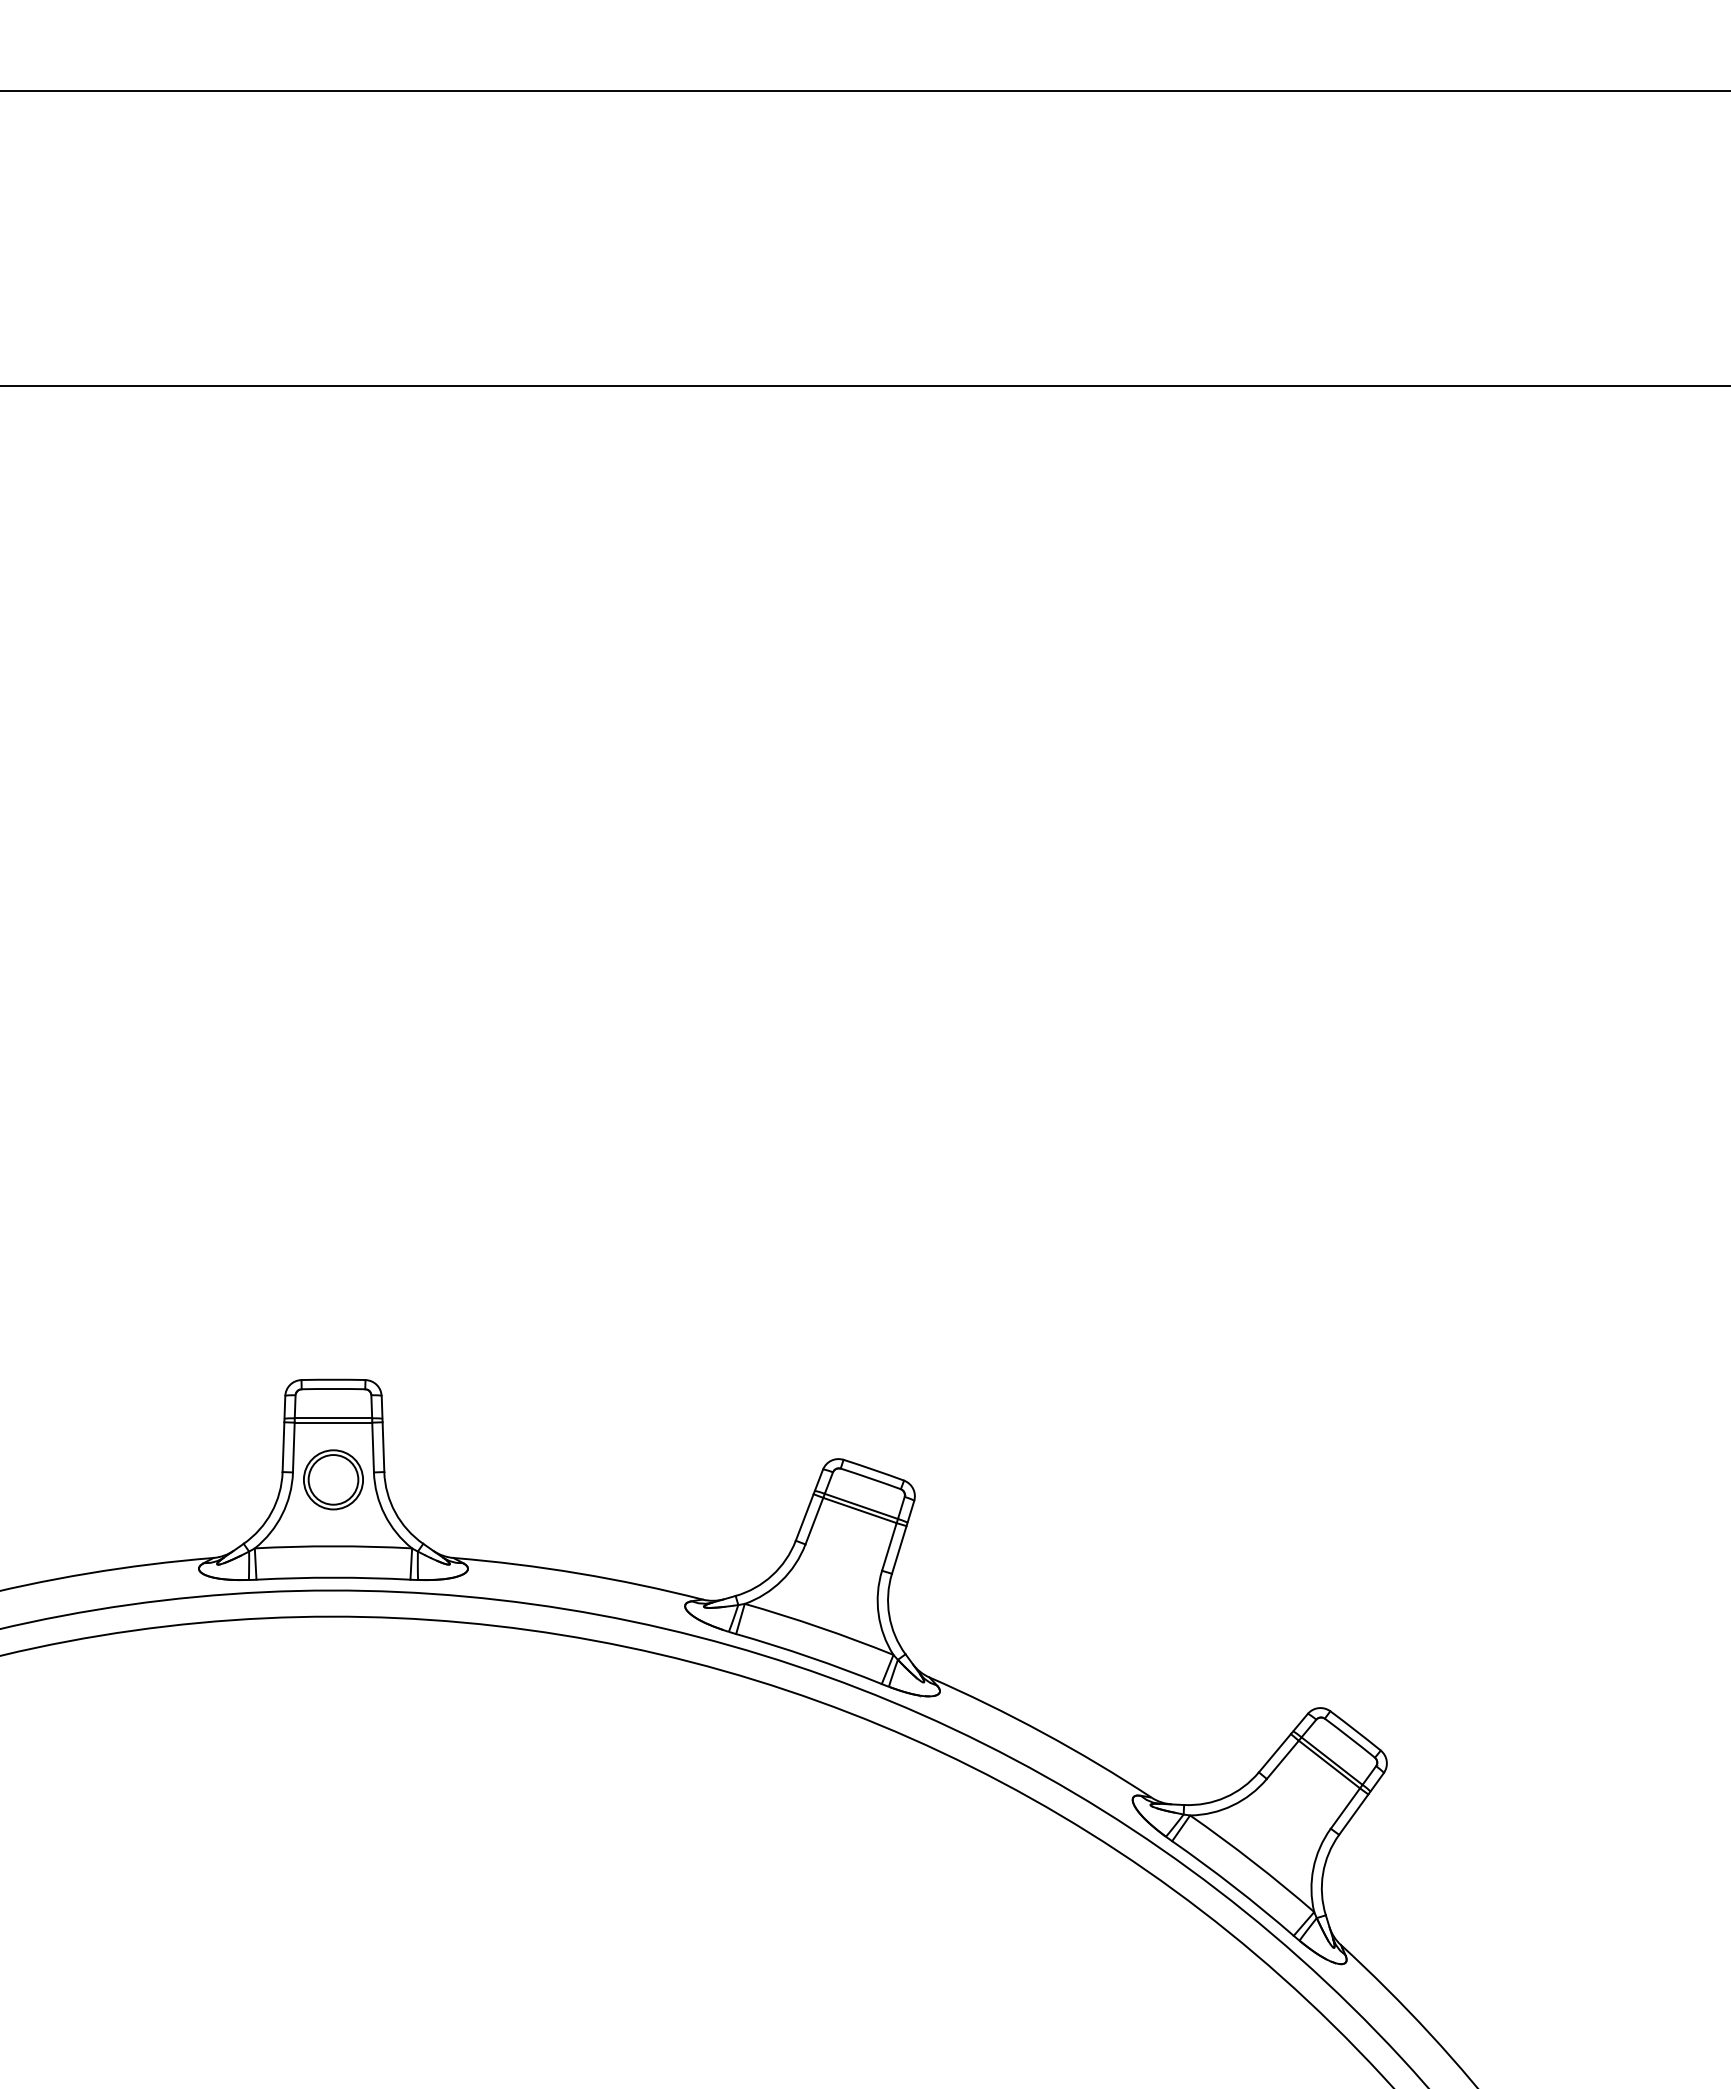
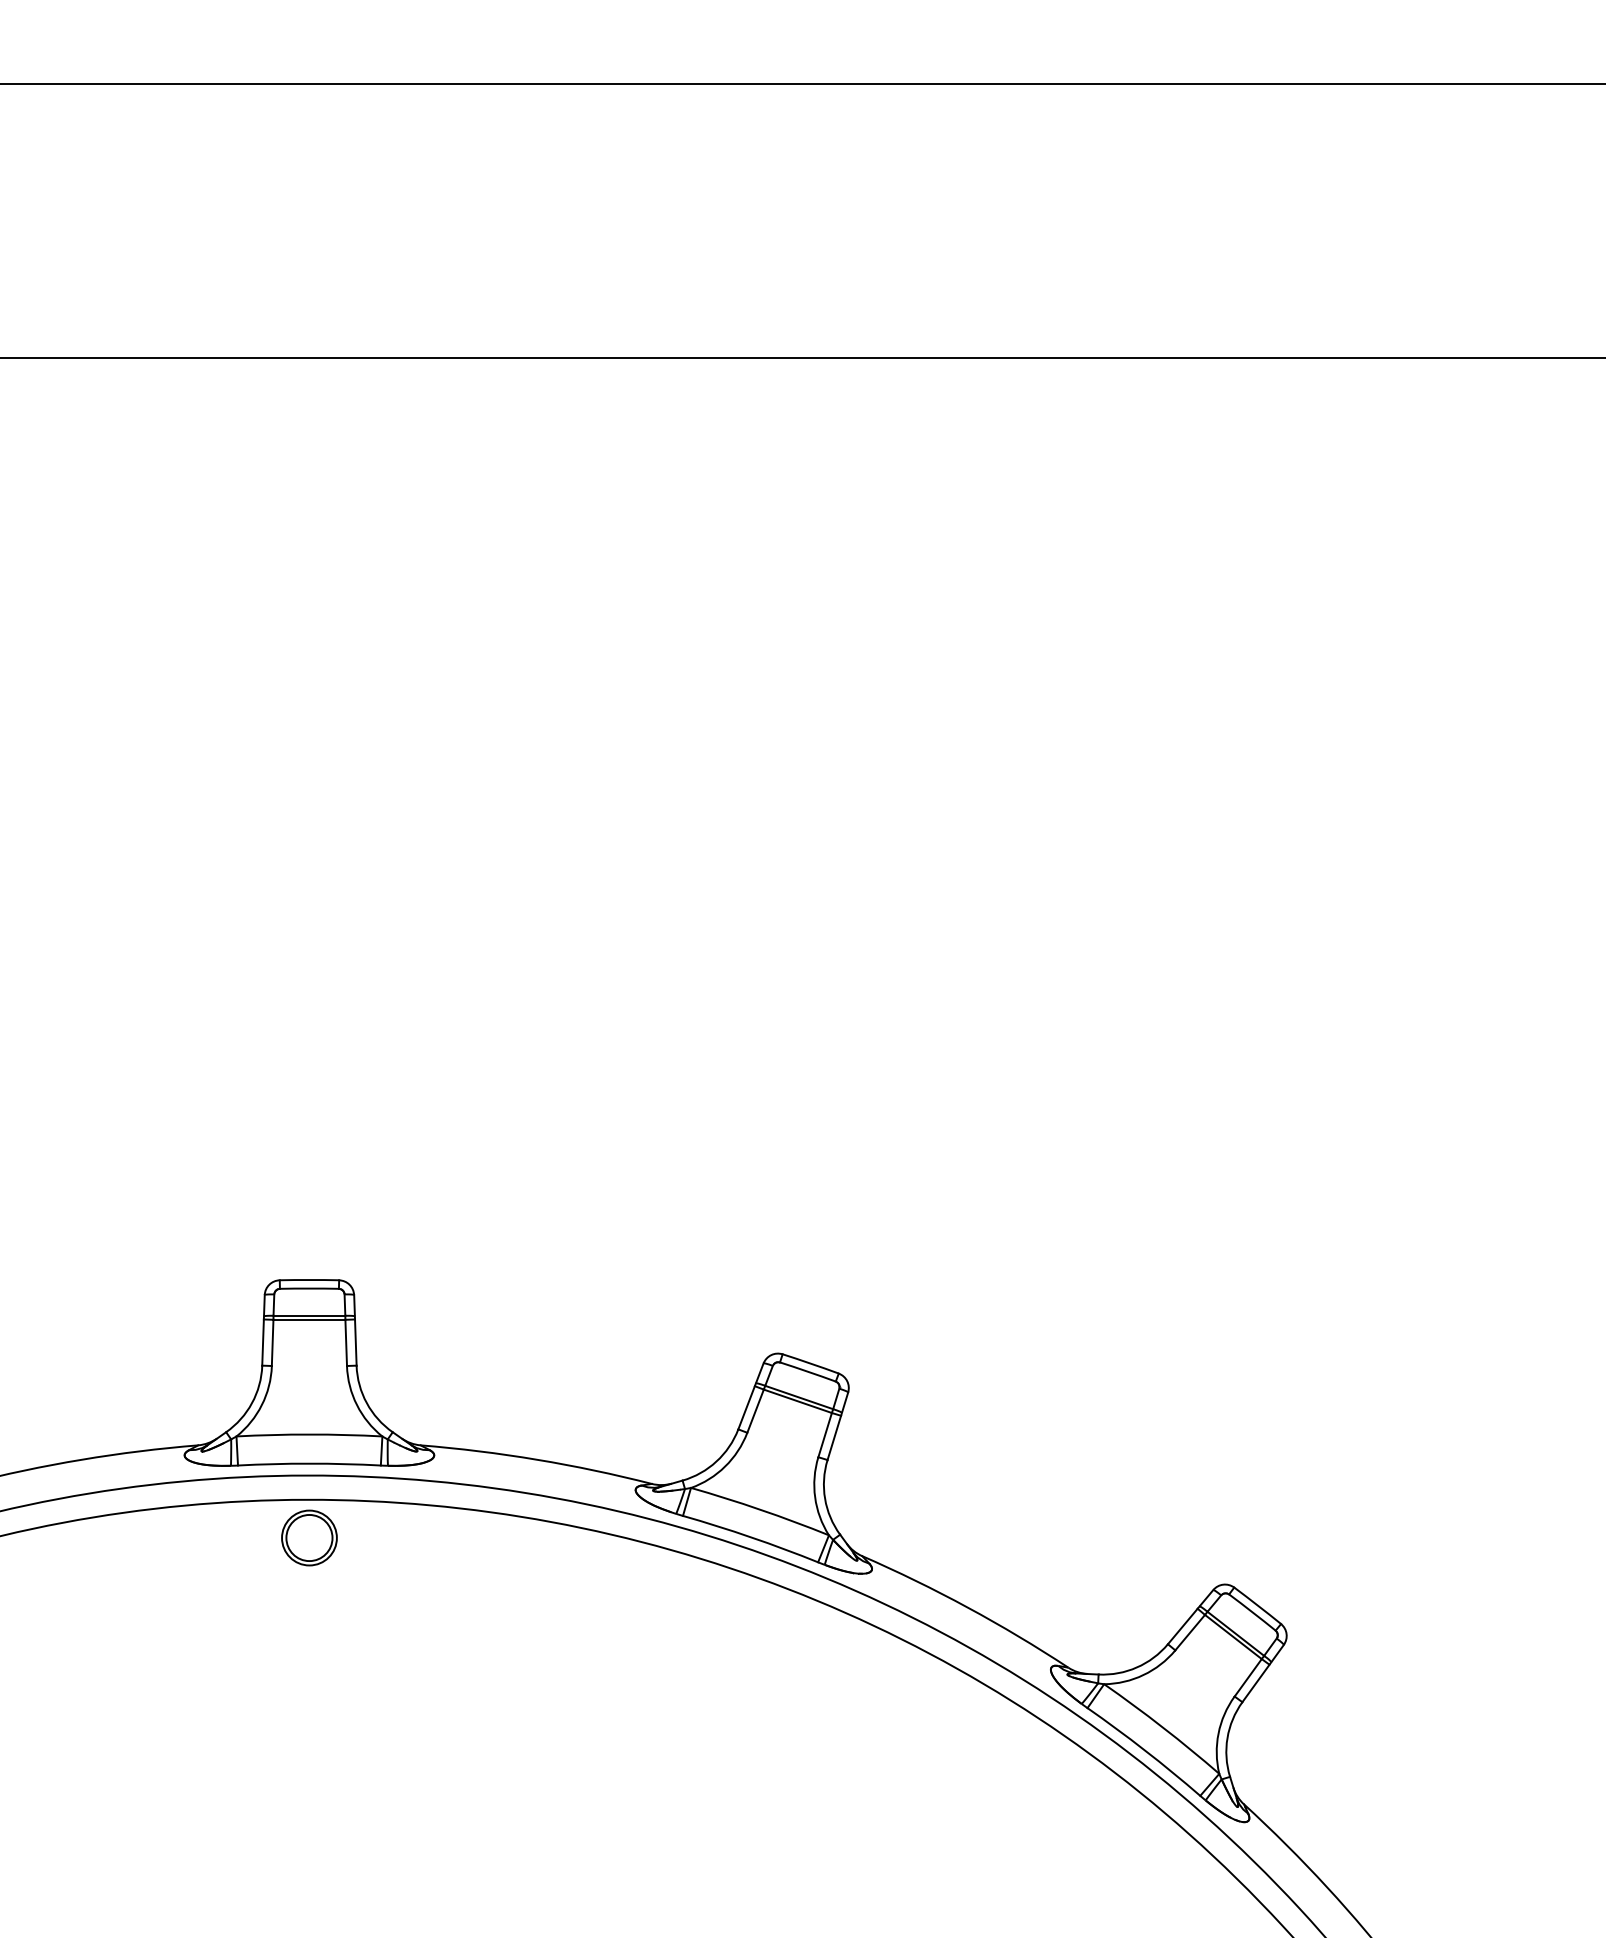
part: (333, 1479) -> (309, 1537), moved

